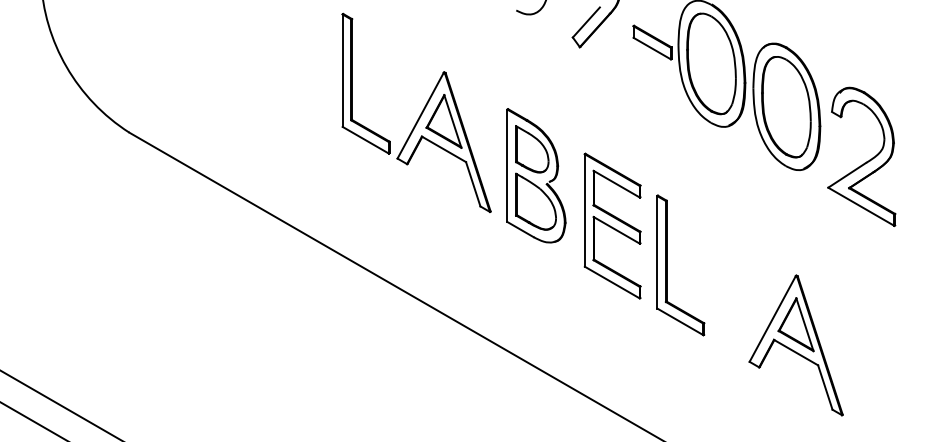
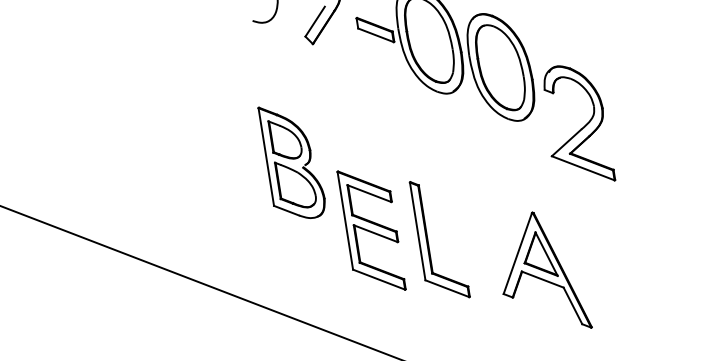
part: (416, 112) -> (179, 123), removed
part: (864, 162) -> (579, 129), moved
part: (612, 225) -> (371, 230), moved
part: (667, 265) -> (428, 241), moved

